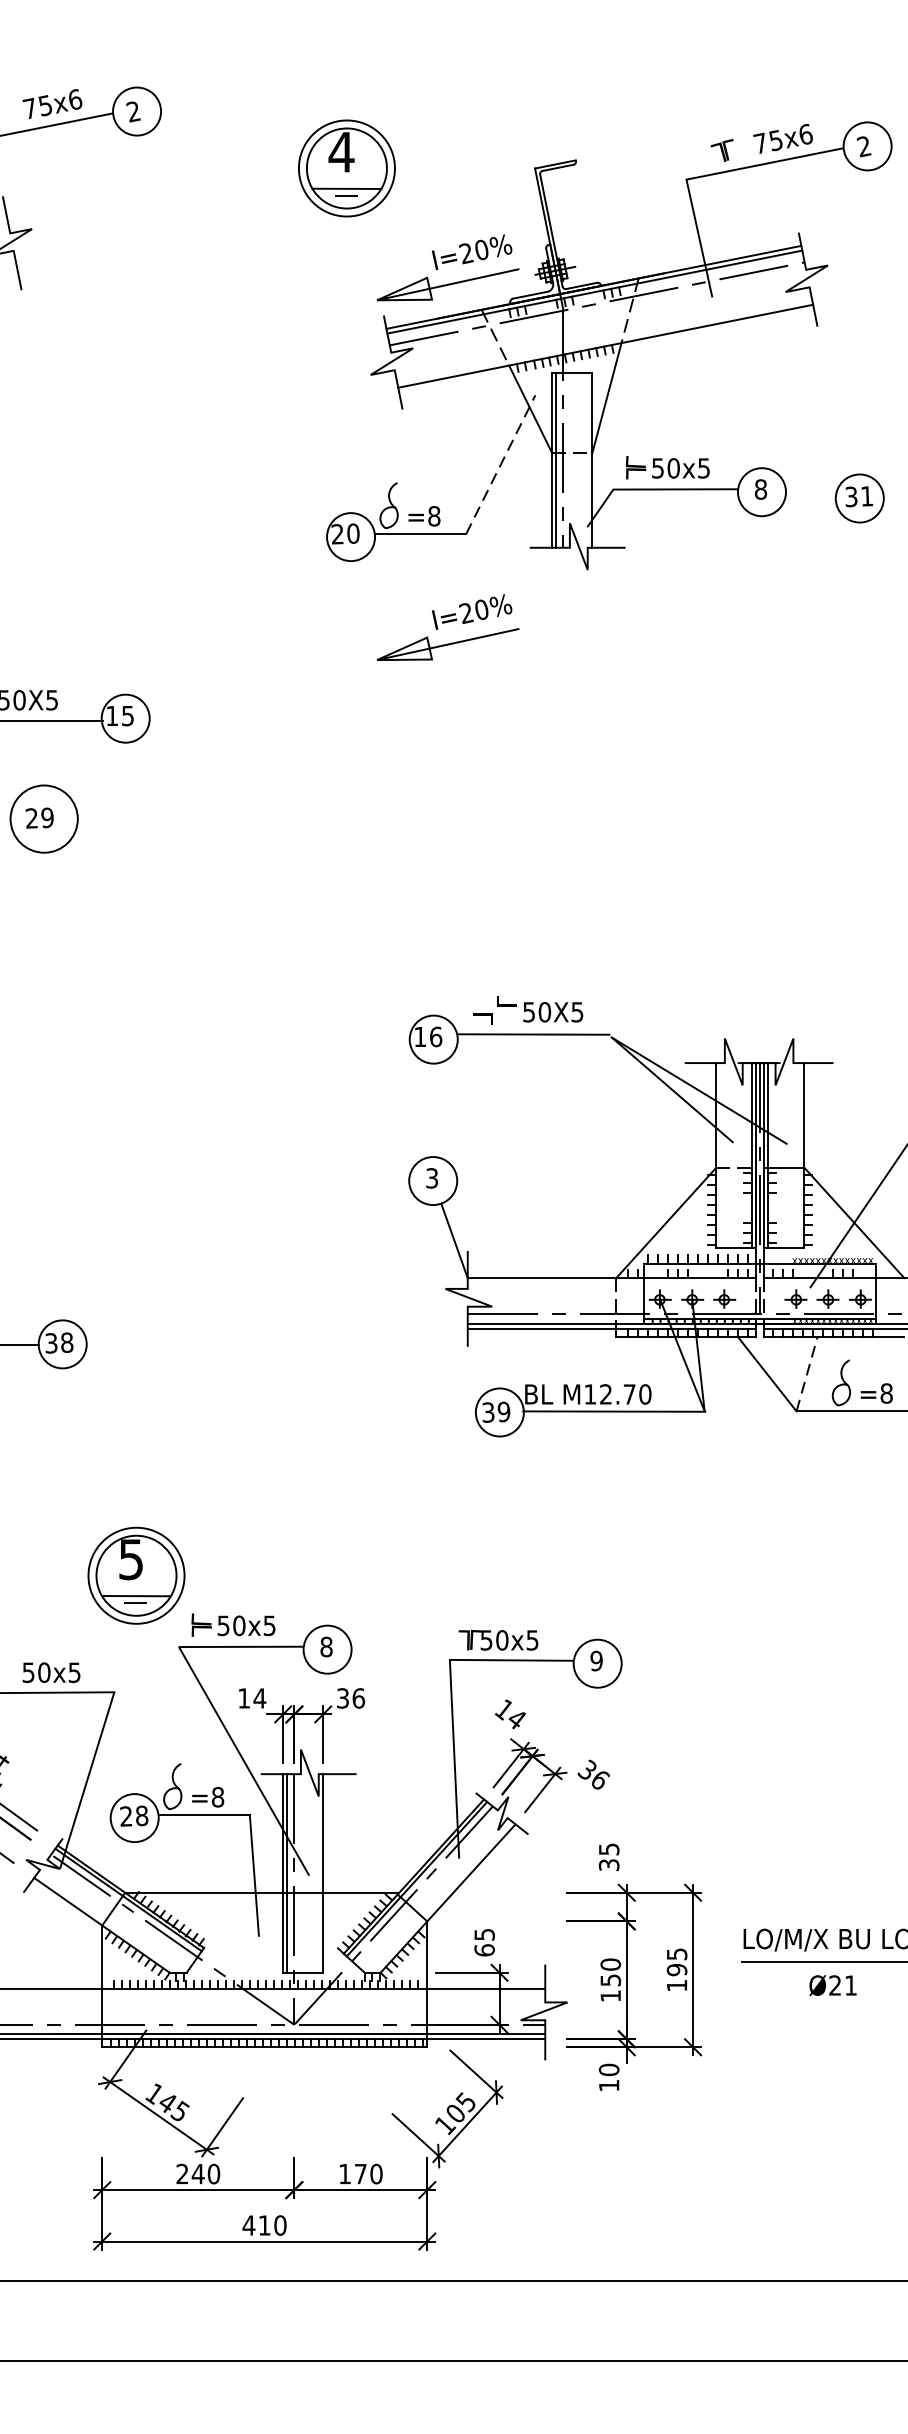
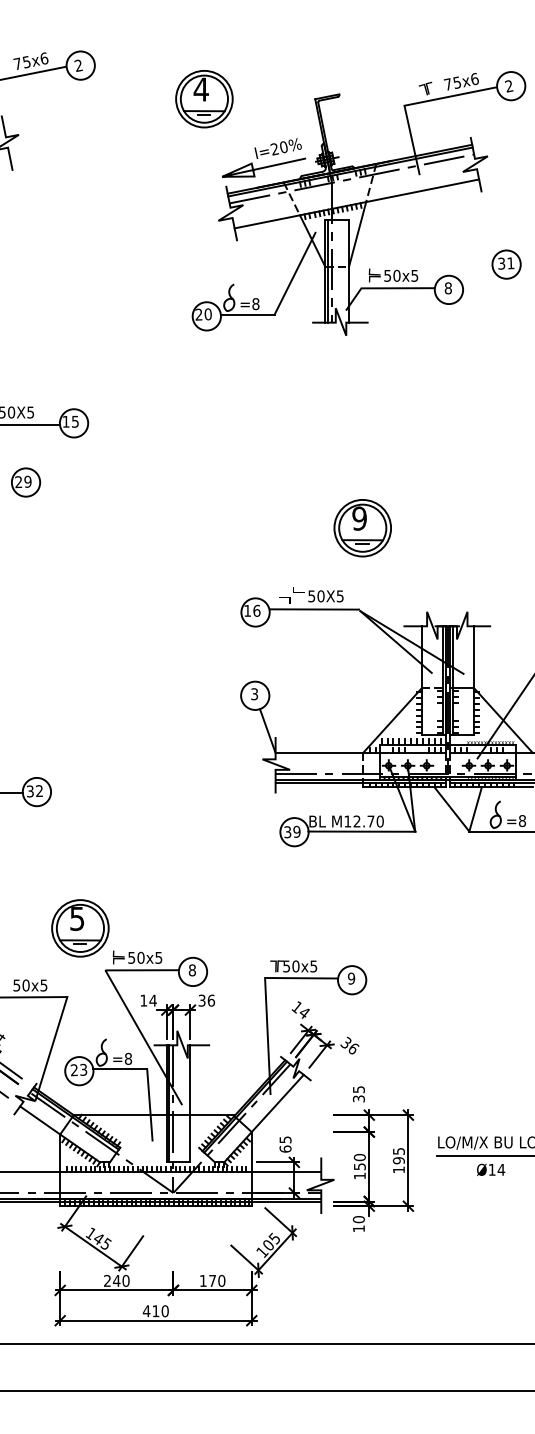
line: (501, 464) -> (295, 273), dashed -> solid
part: (859, 498) -> (506, 264), moved
part: (447, 627) -> (263, 369), removed
circle: (43, 819) -> (25, 482), size x0.71
part: (615, 897) -> (362, 528), added
text: (67, 1343) -> (39, 791), 38 -> 32
line: (806, 1373) -> (475, 809), dashed -> solid
text: (141, 1815) -> (83, 1069), 28 -> 23
text: (842, 1984) -> (496, 1169), Ø21 -> Ø14

